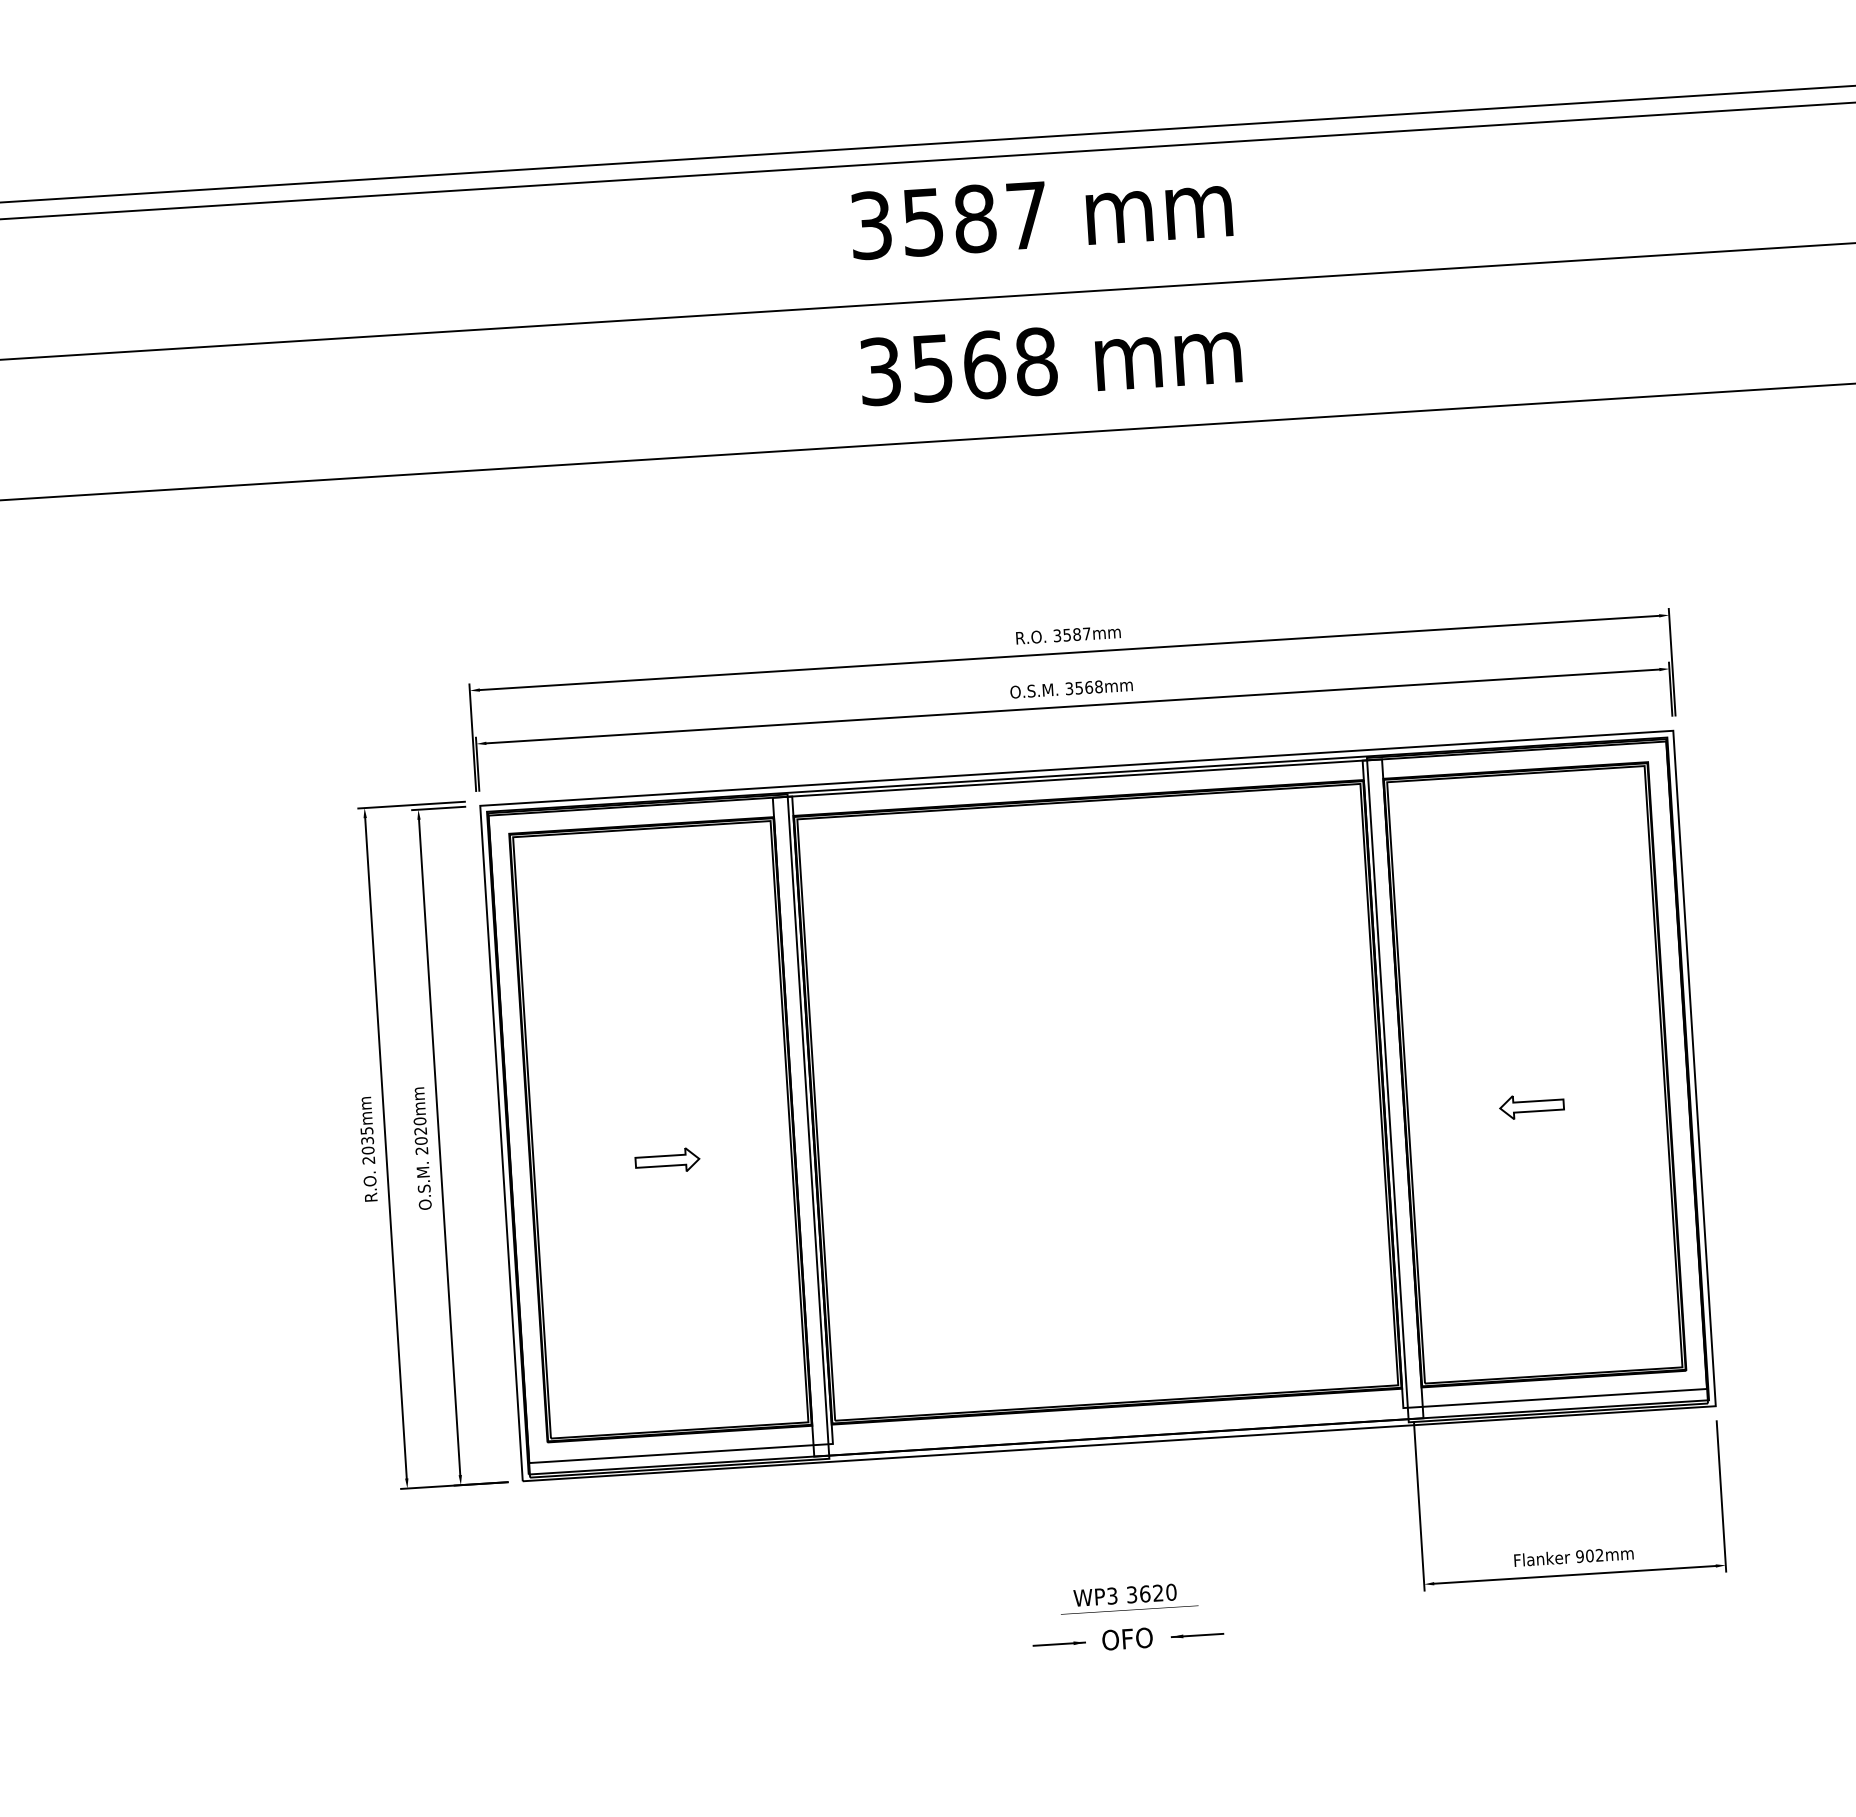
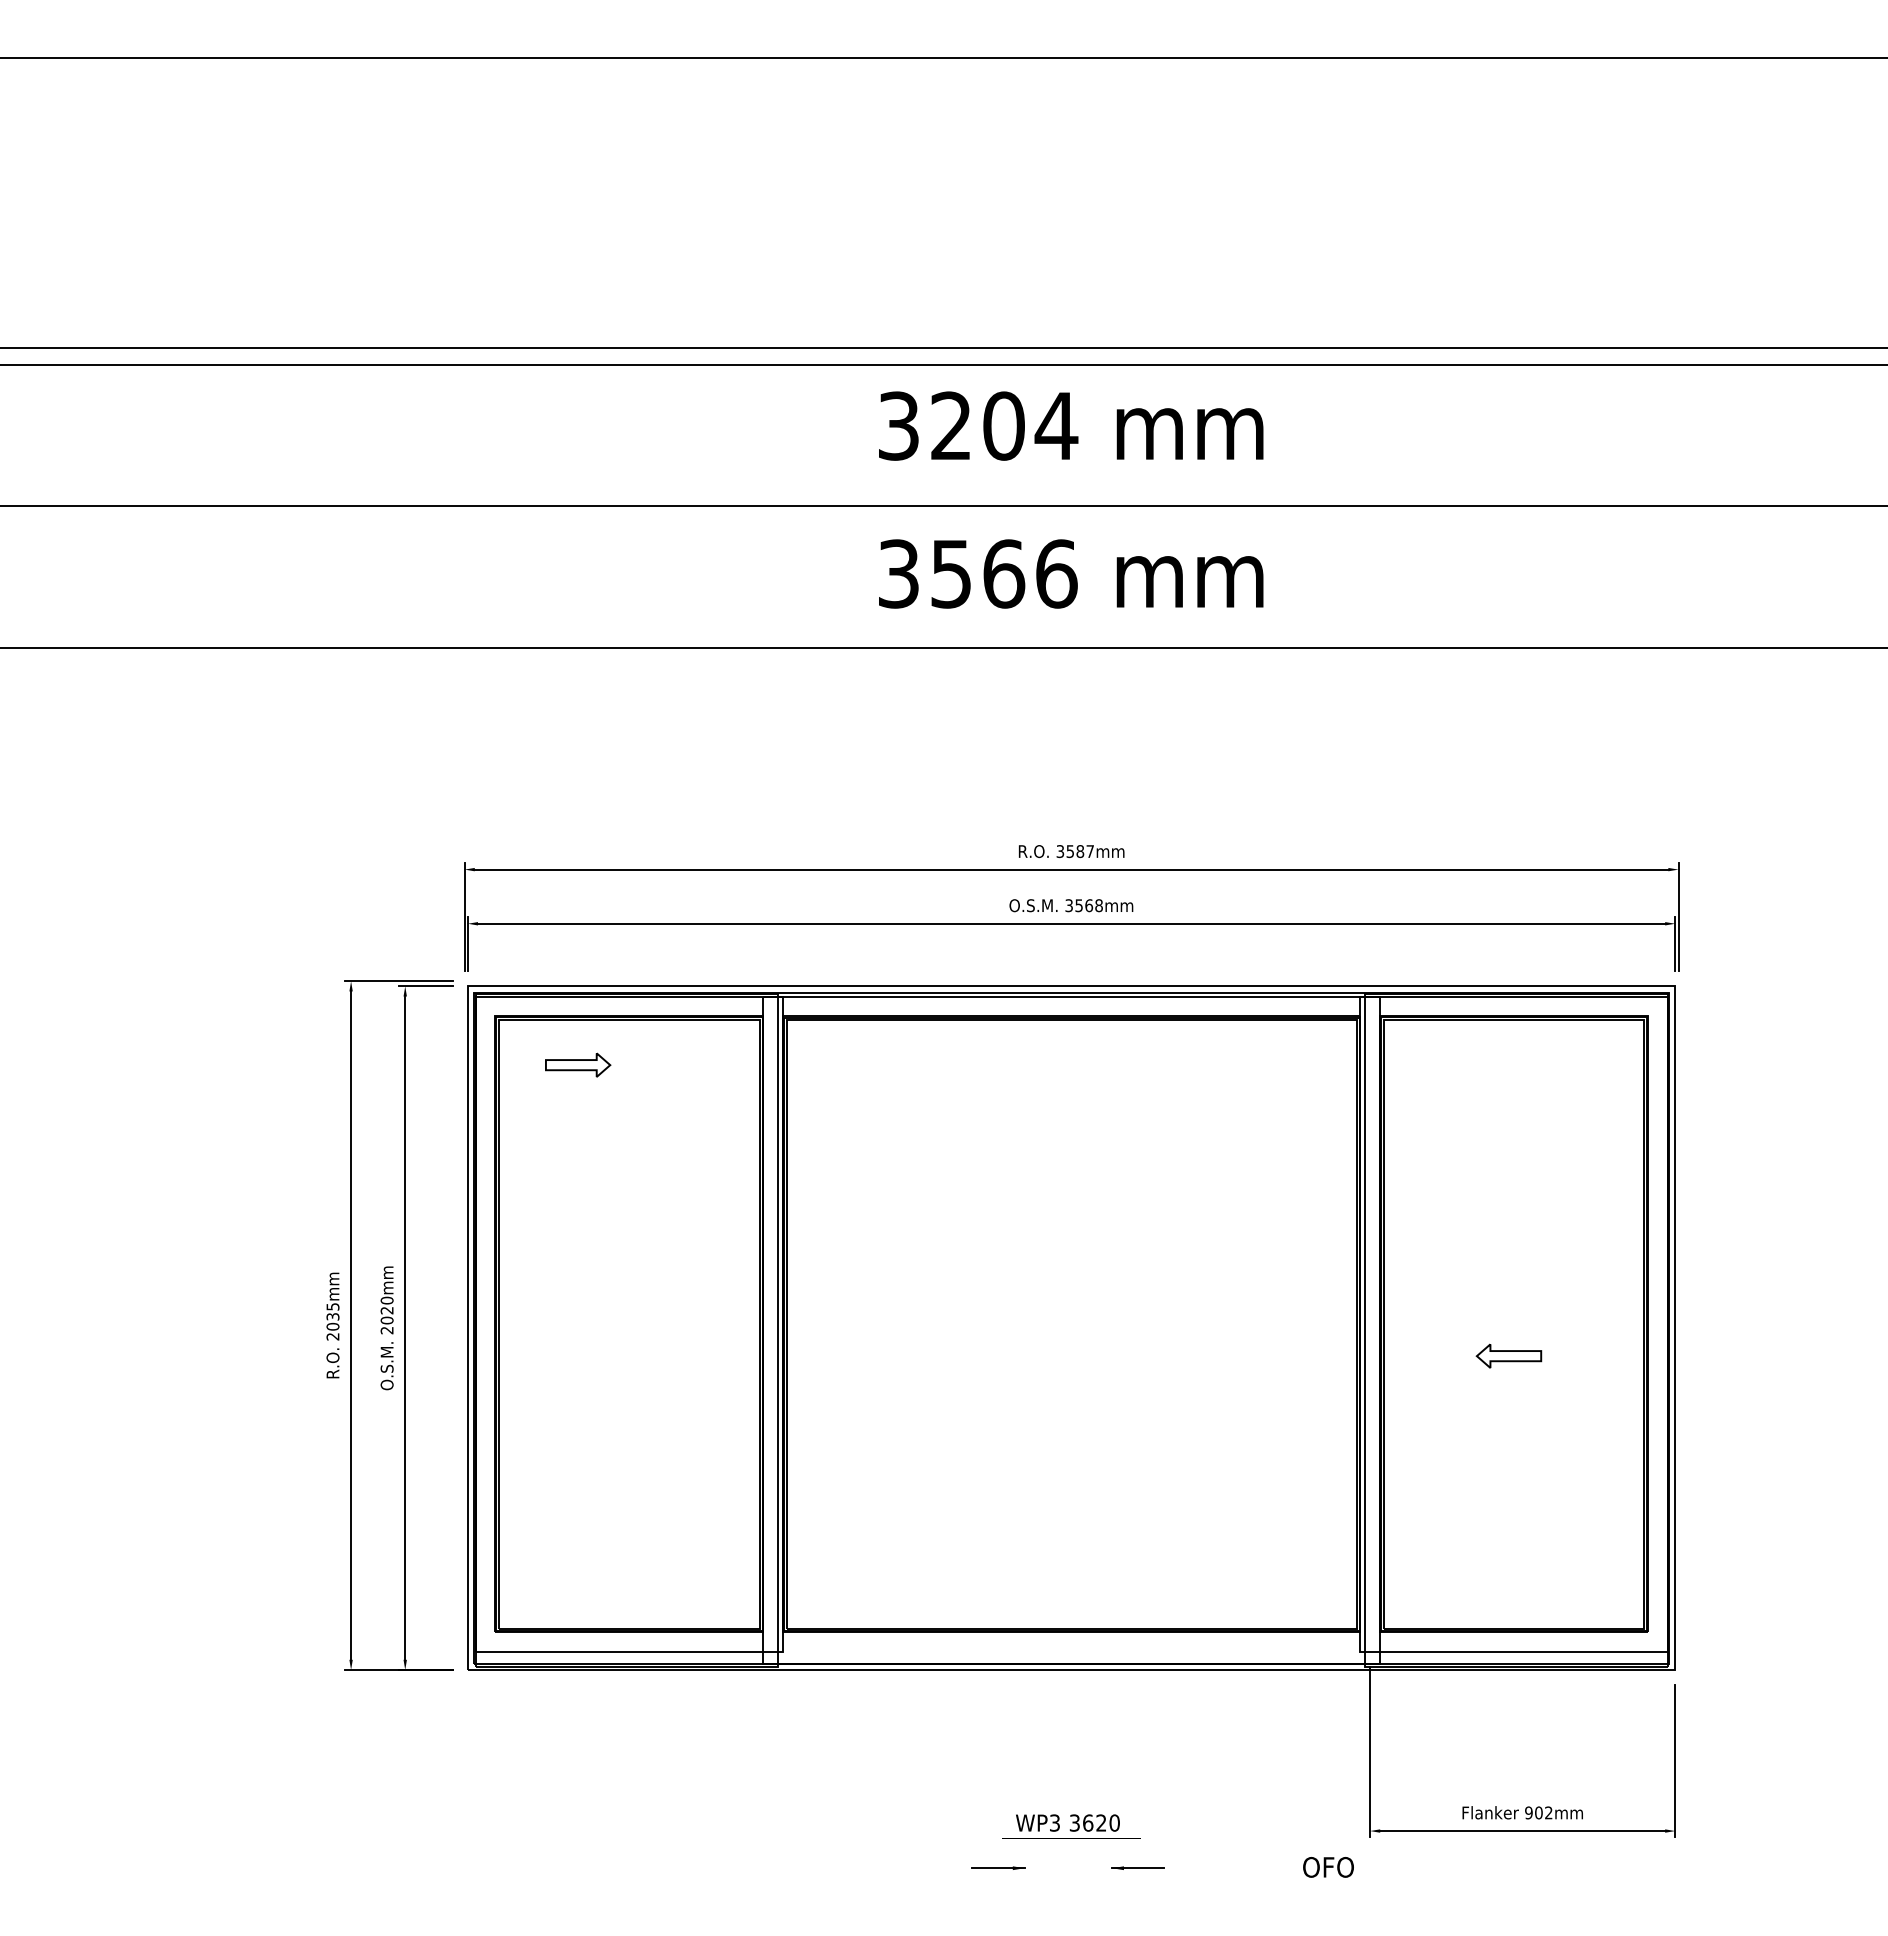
text: (975, 218) -> (1004, 425), 3587 -> 3204
text: (1036, 361) -> (1056, 573), 3568 -> 3566
part: (667, 1160) -> (578, 1064), moved
text: (1127, 1639) -> (1328, 1867), moved

